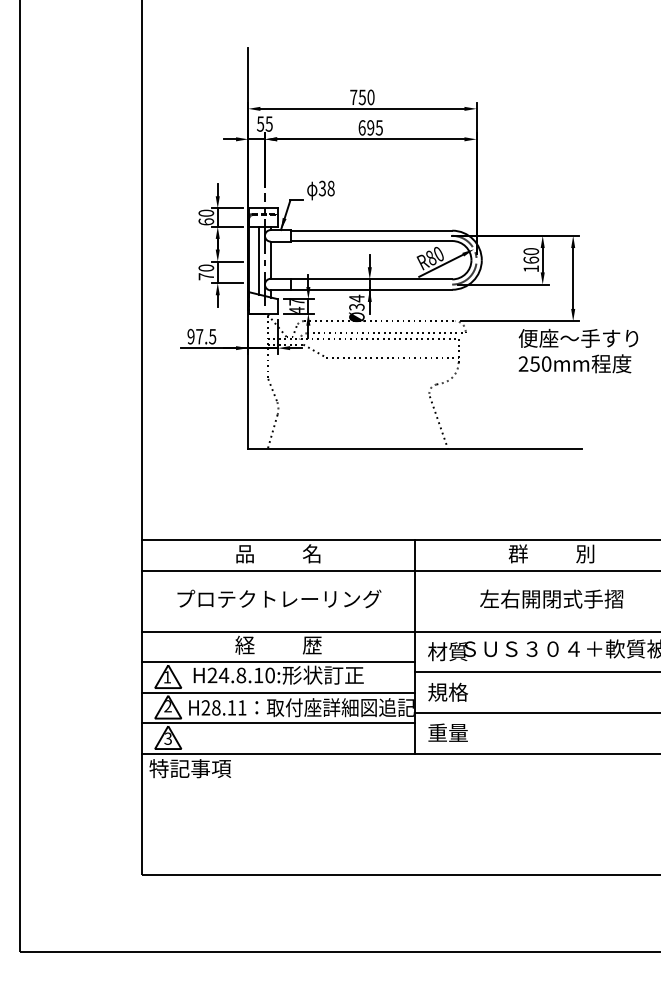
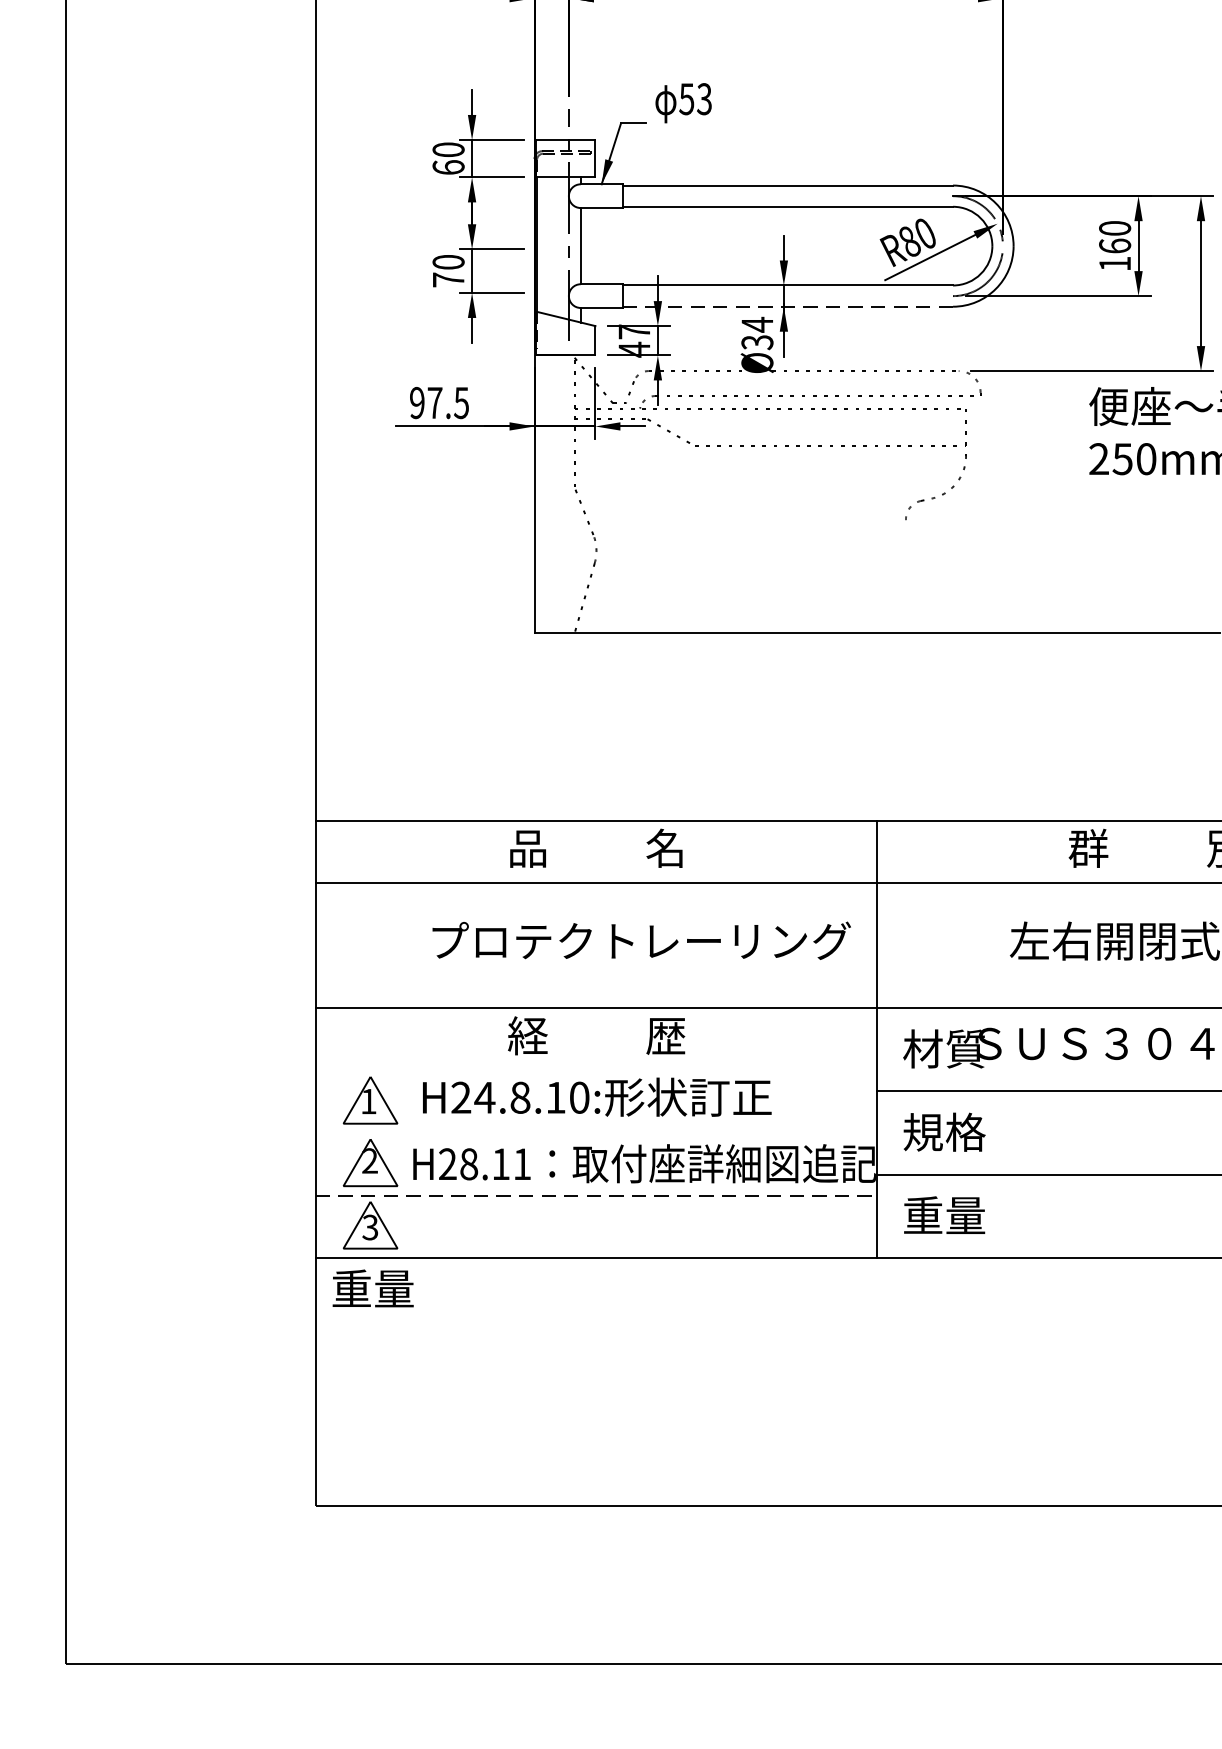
text: (326, 188) -> (695, 99), 38 -> 53
line: (259, 260) -> (557, 246), removed
line: (371, 289) -> (787, 306), solid -> dashed
line: (438, 422) -> (924, 578), removed
text: (279, 598) -> (641, 939), moved
line: (277, 662) -> (594, 1071), removed
line: (277, 692) -> (594, 1132), removed
line: (278, 723) -> (596, 1196), solid -> dashed
text: (190, 768) -> (416, 1288), 特記事項 -> 重量

